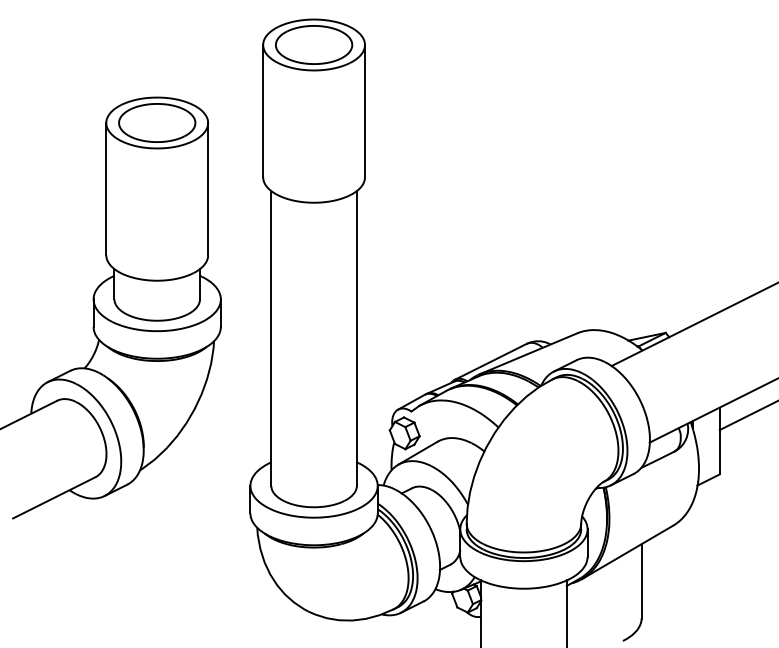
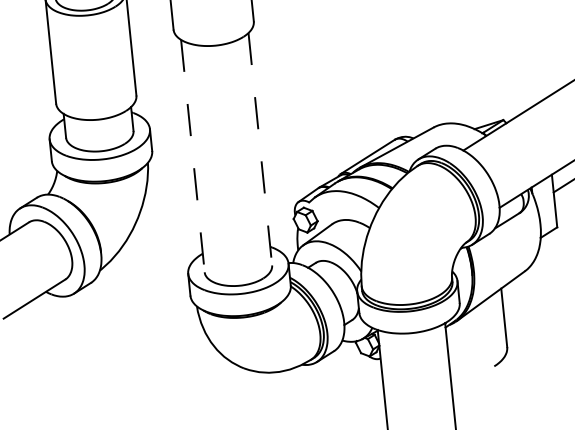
line: (271, 338) -> (193, 156), solid -> dashed
line: (356, 338) -> (260, 149), solid -> dashed

